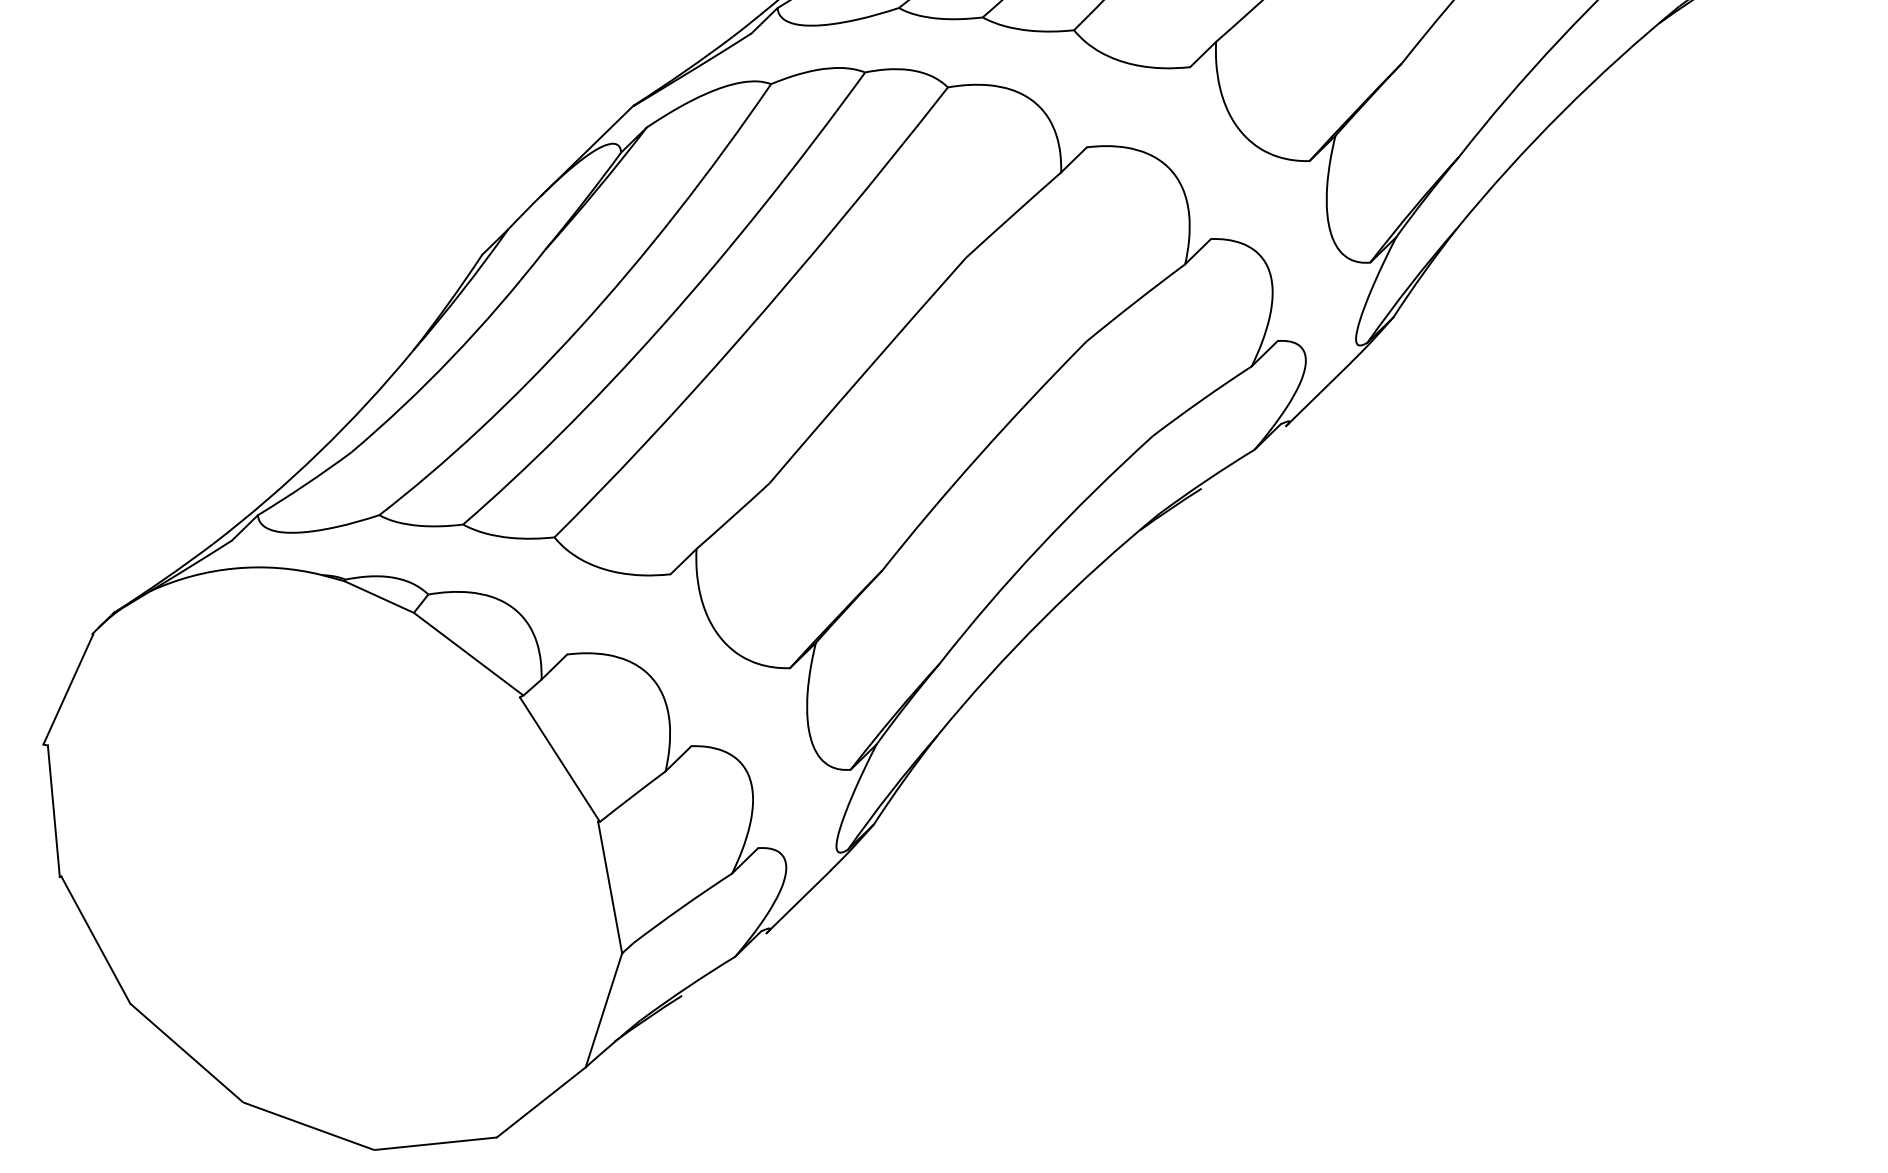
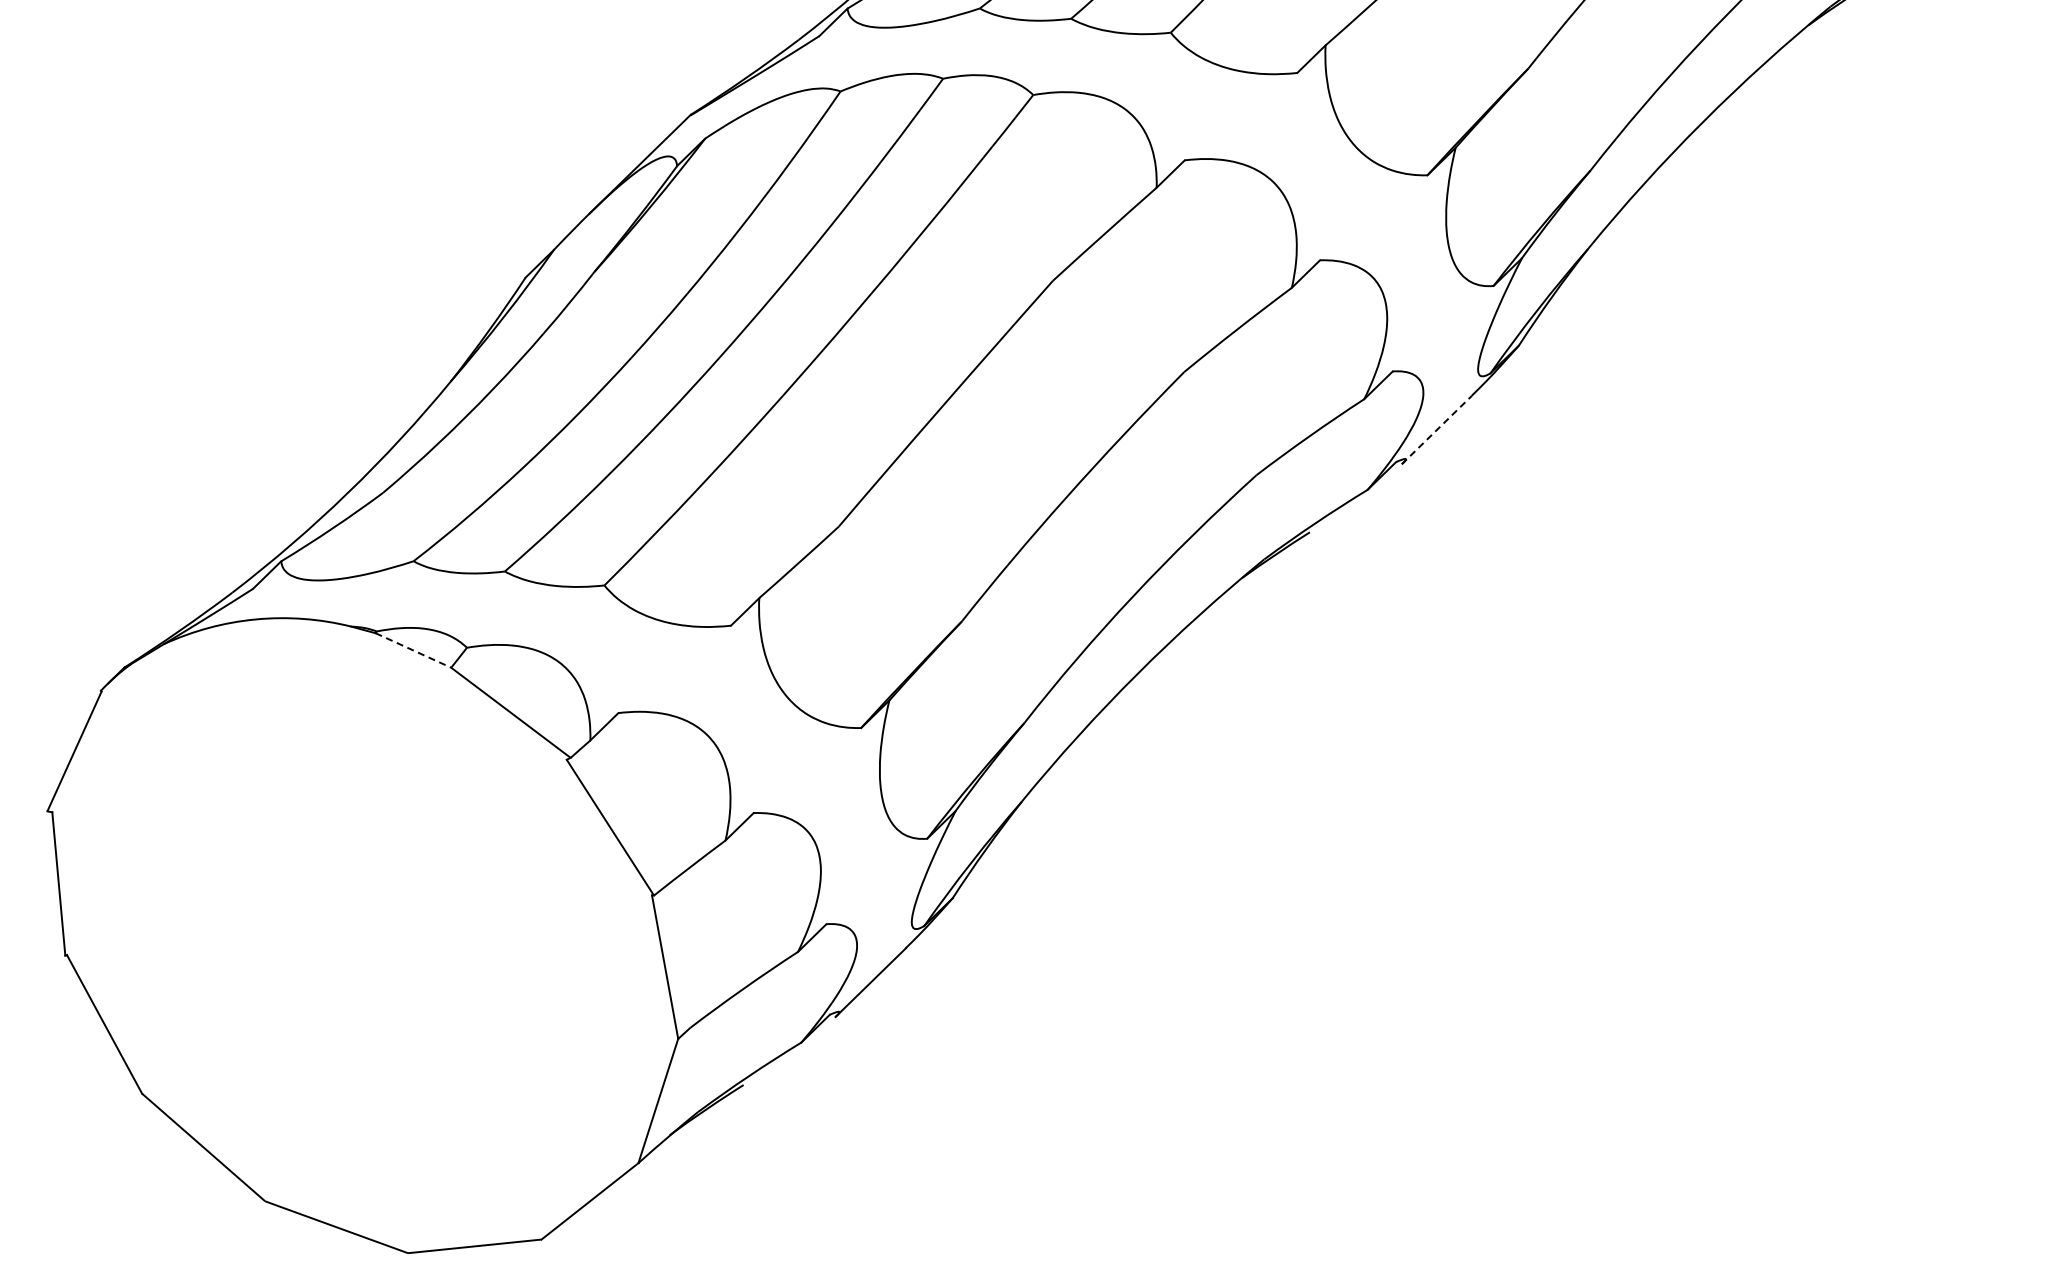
line: (1318, 394) -> (1437, 429), solid -> dashed
line: (379, 597) -> (413, 650), solid -> dashed

